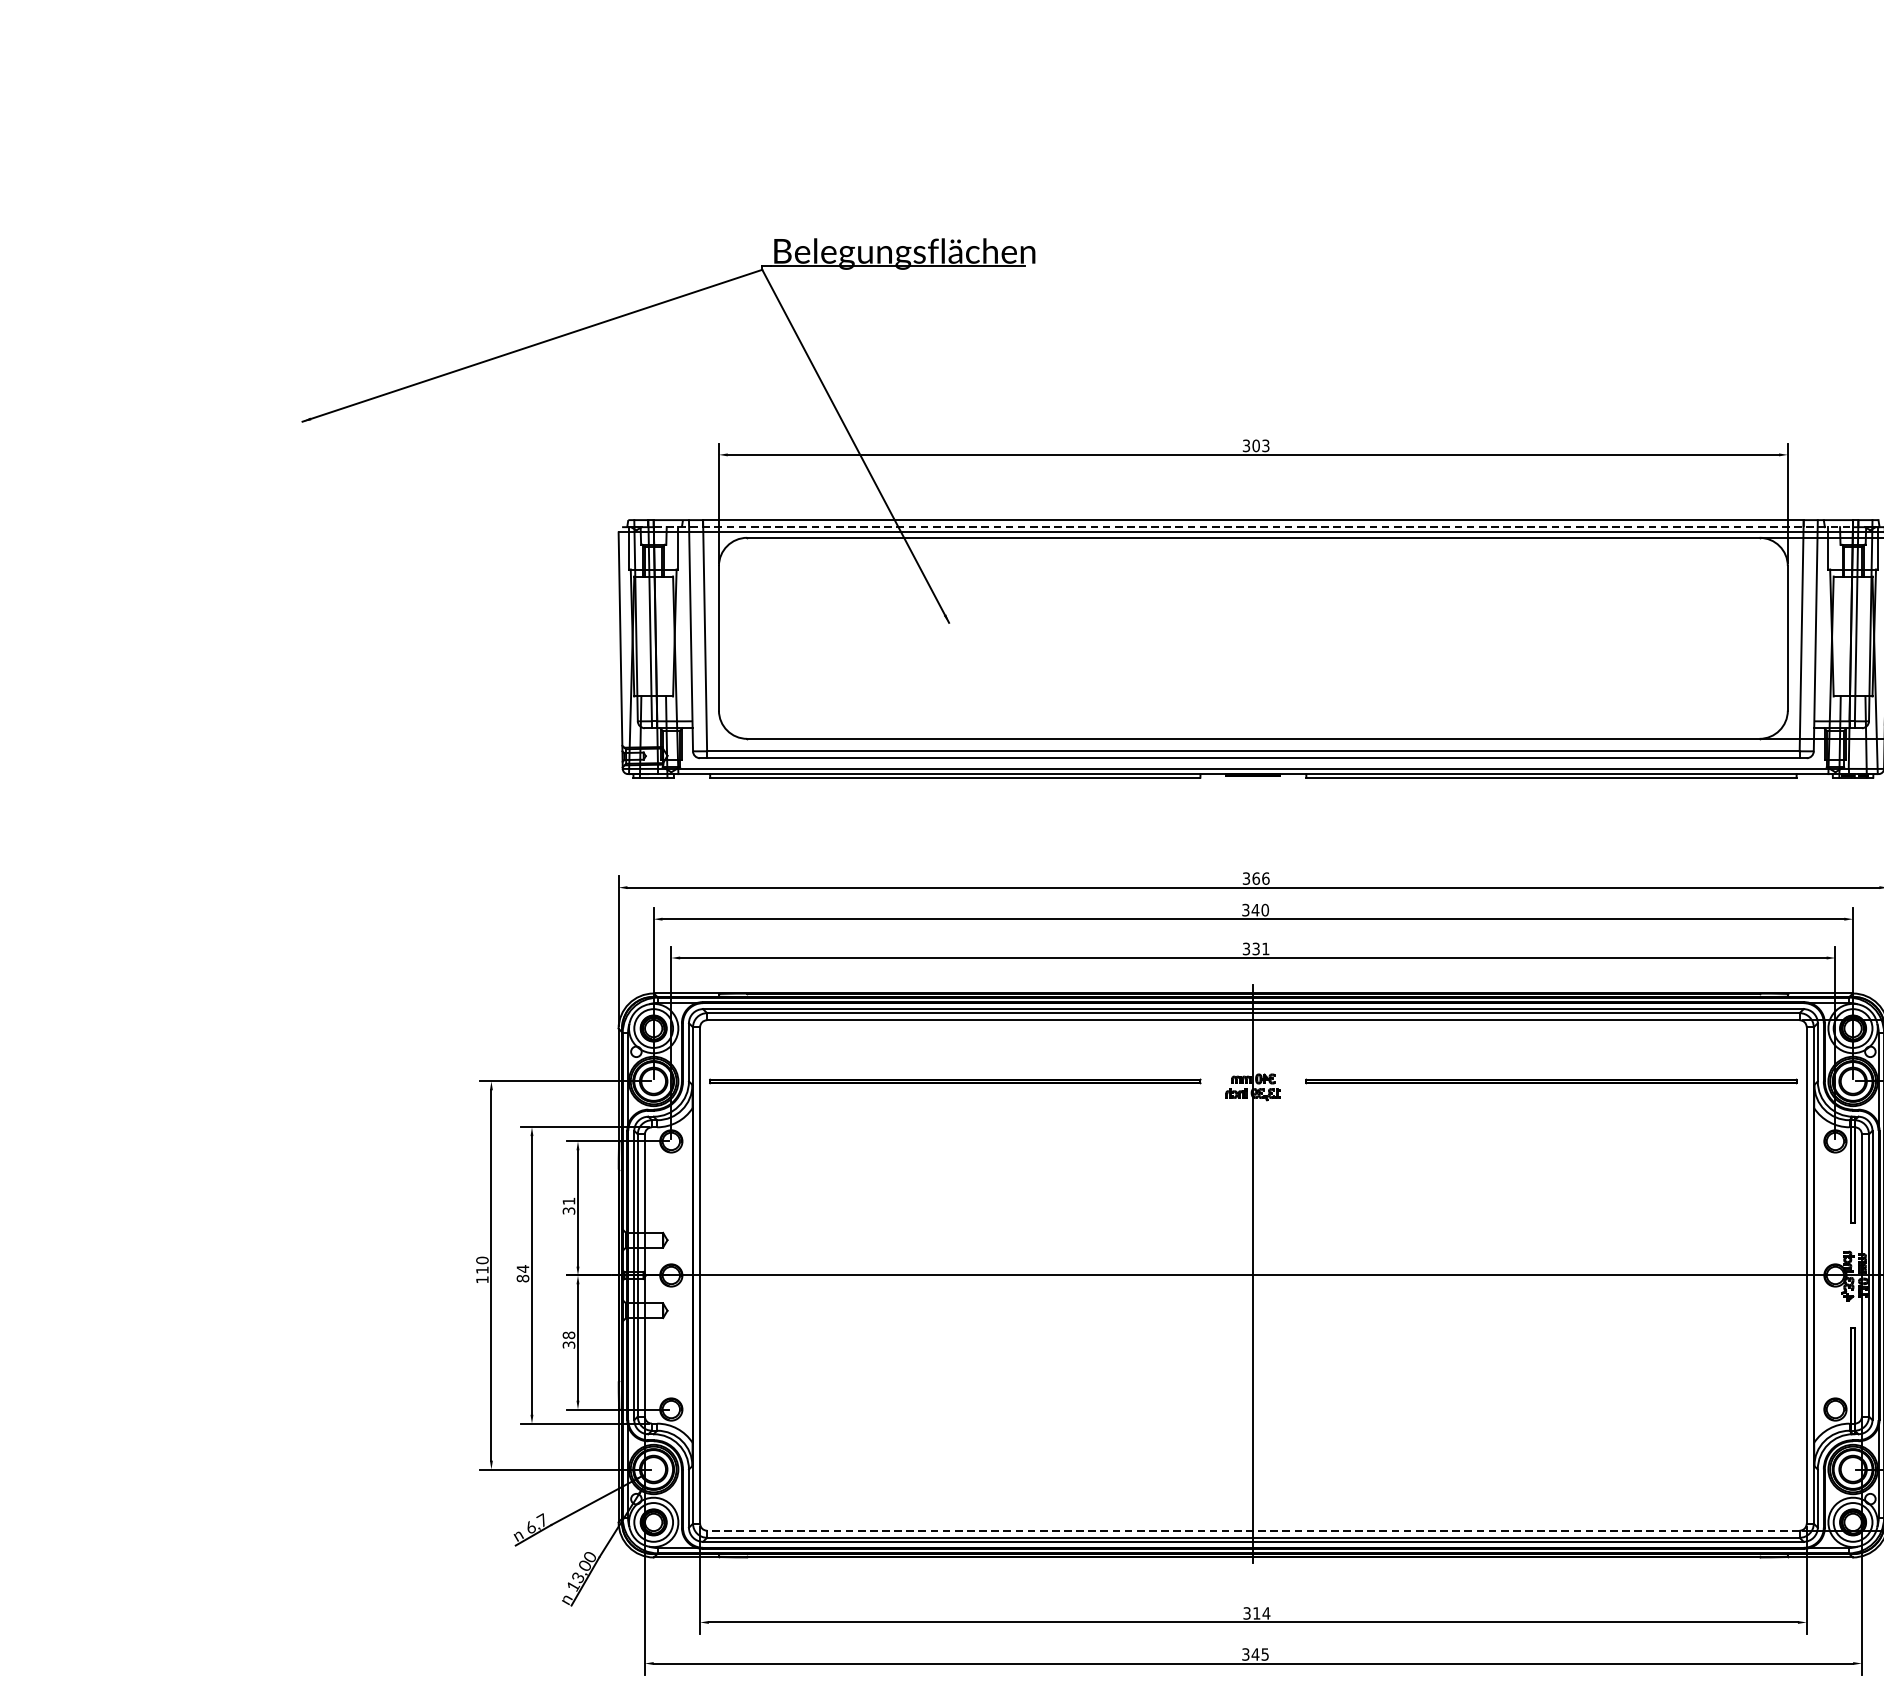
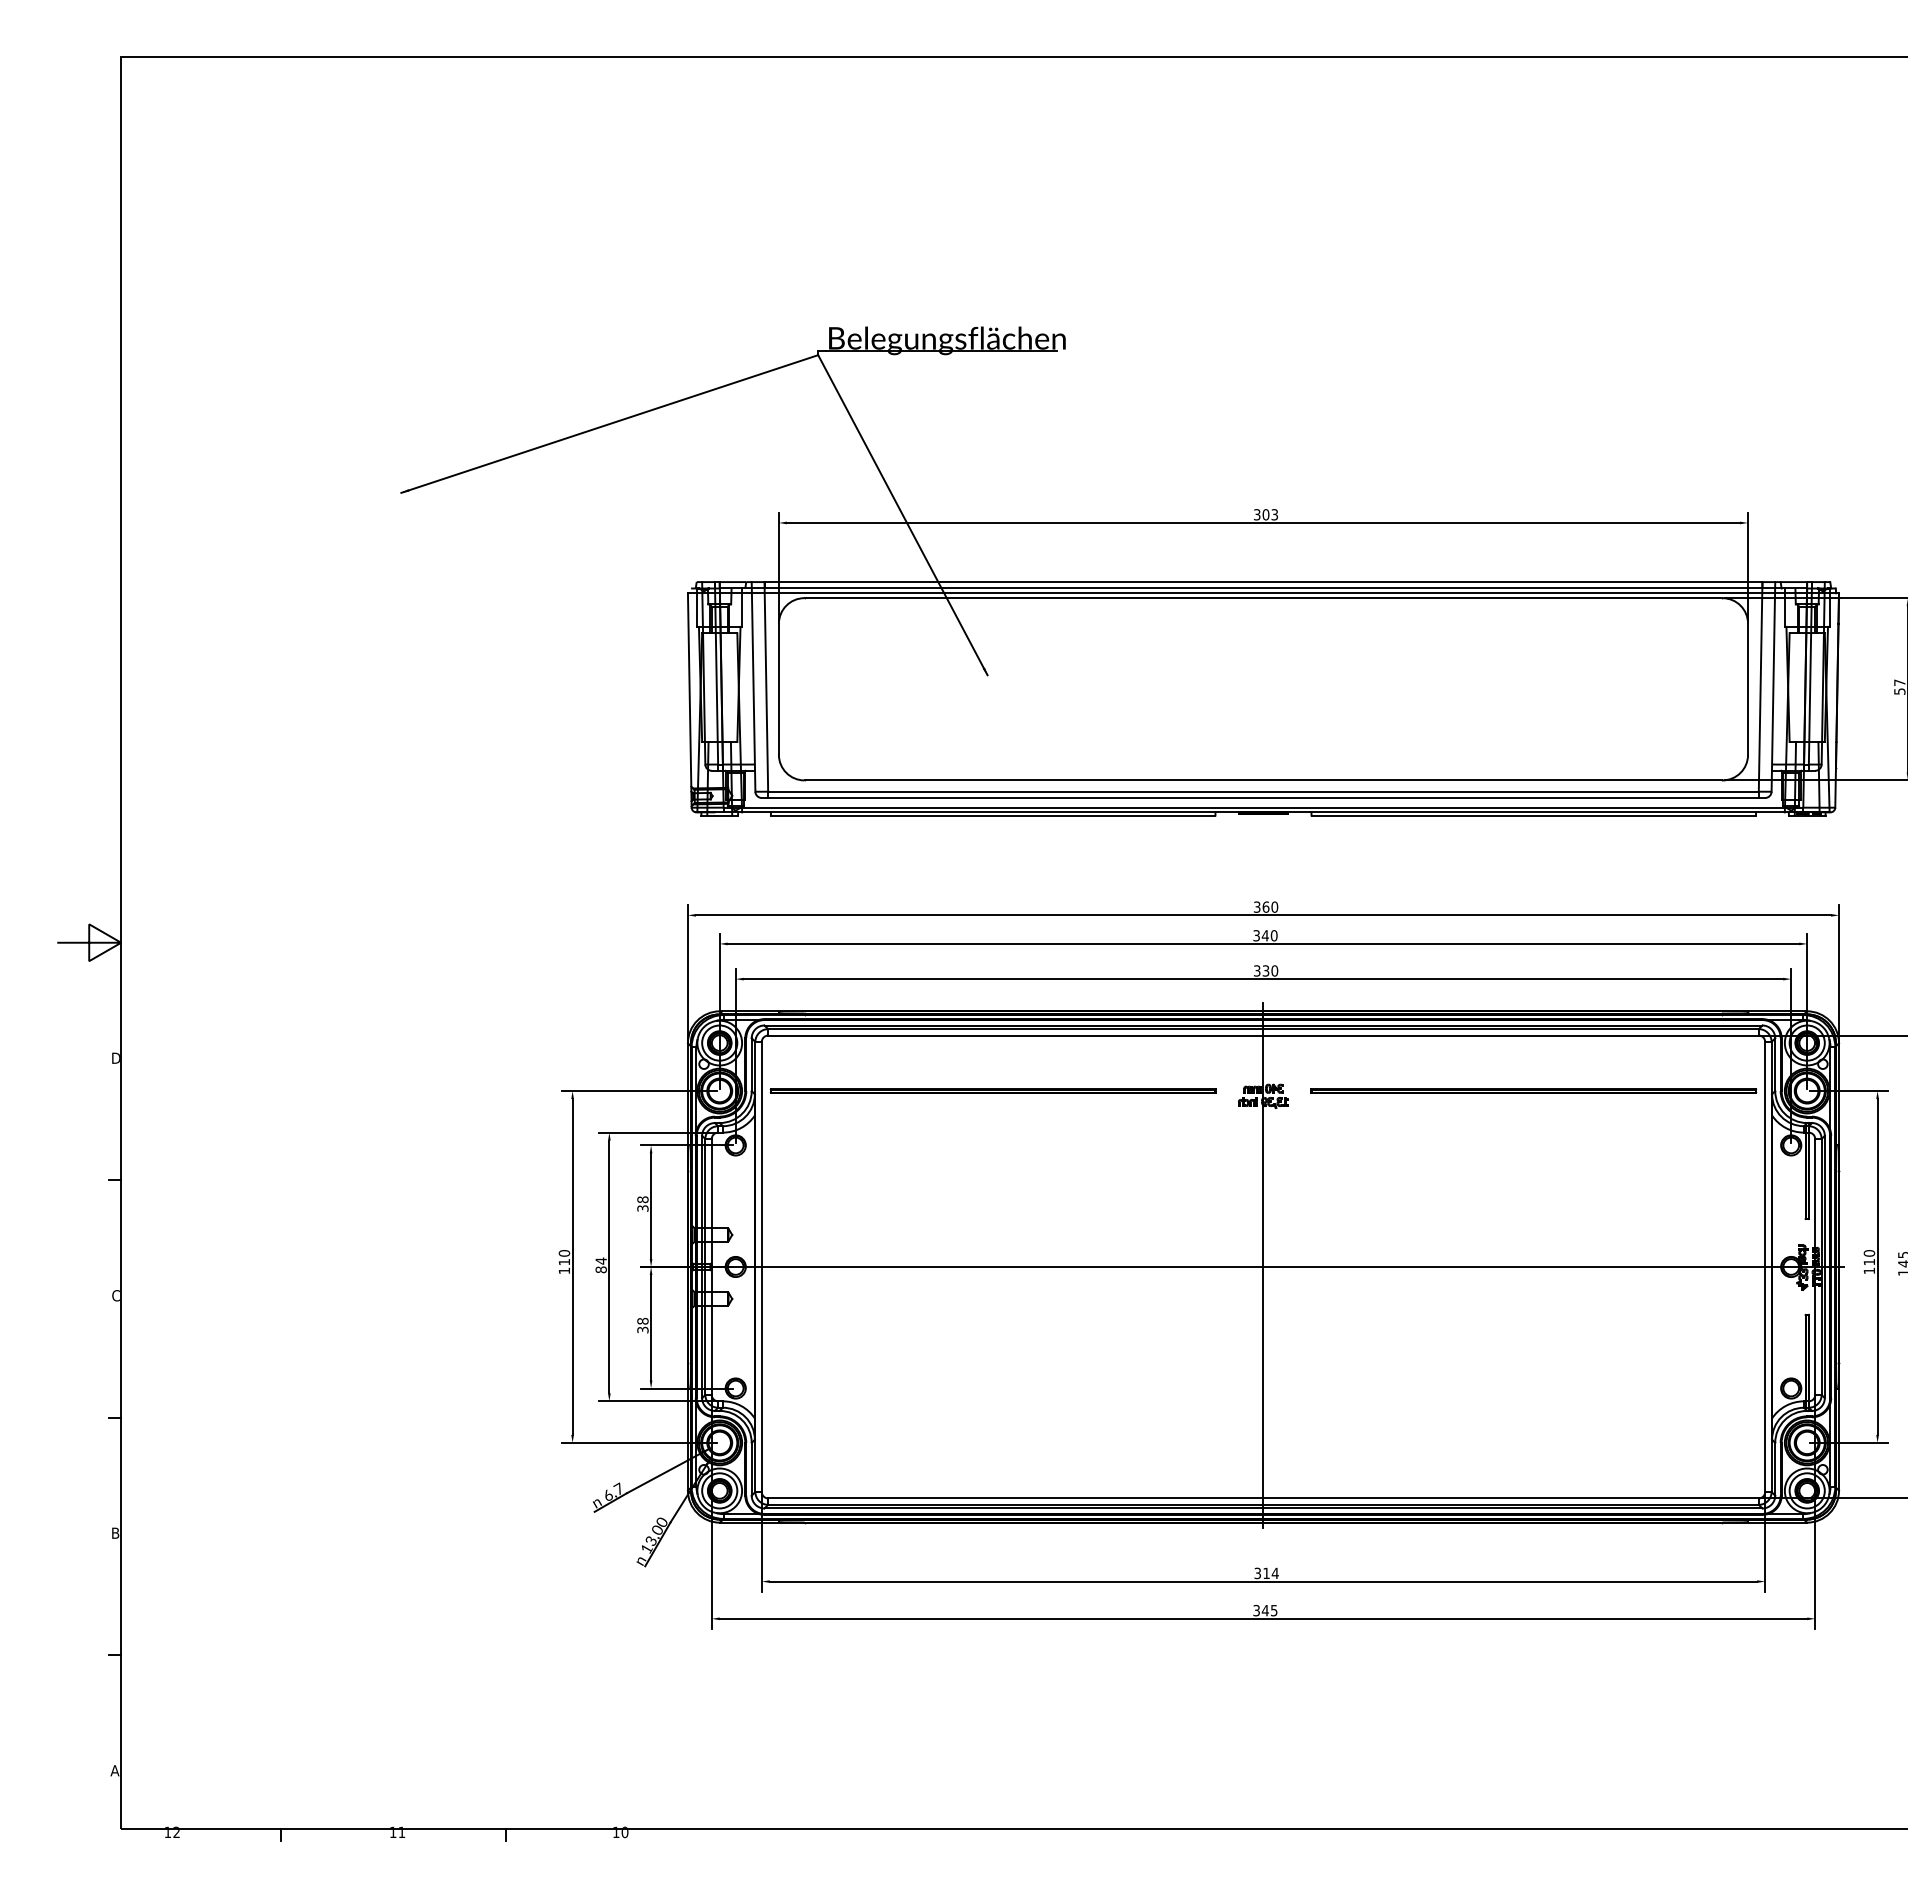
line: (1253, 527) -> (1263, 588), dashed -> solid
text: (1265, 877) -> (1274, 906), 366 -> 360
text: (1265, 948) -> (1274, 970), 331 -> 330
text: (568, 1201) -> (642, 1199), 31 -> 38
line: (1252, 1530) -> (1262, 1498), dashed -> solid

